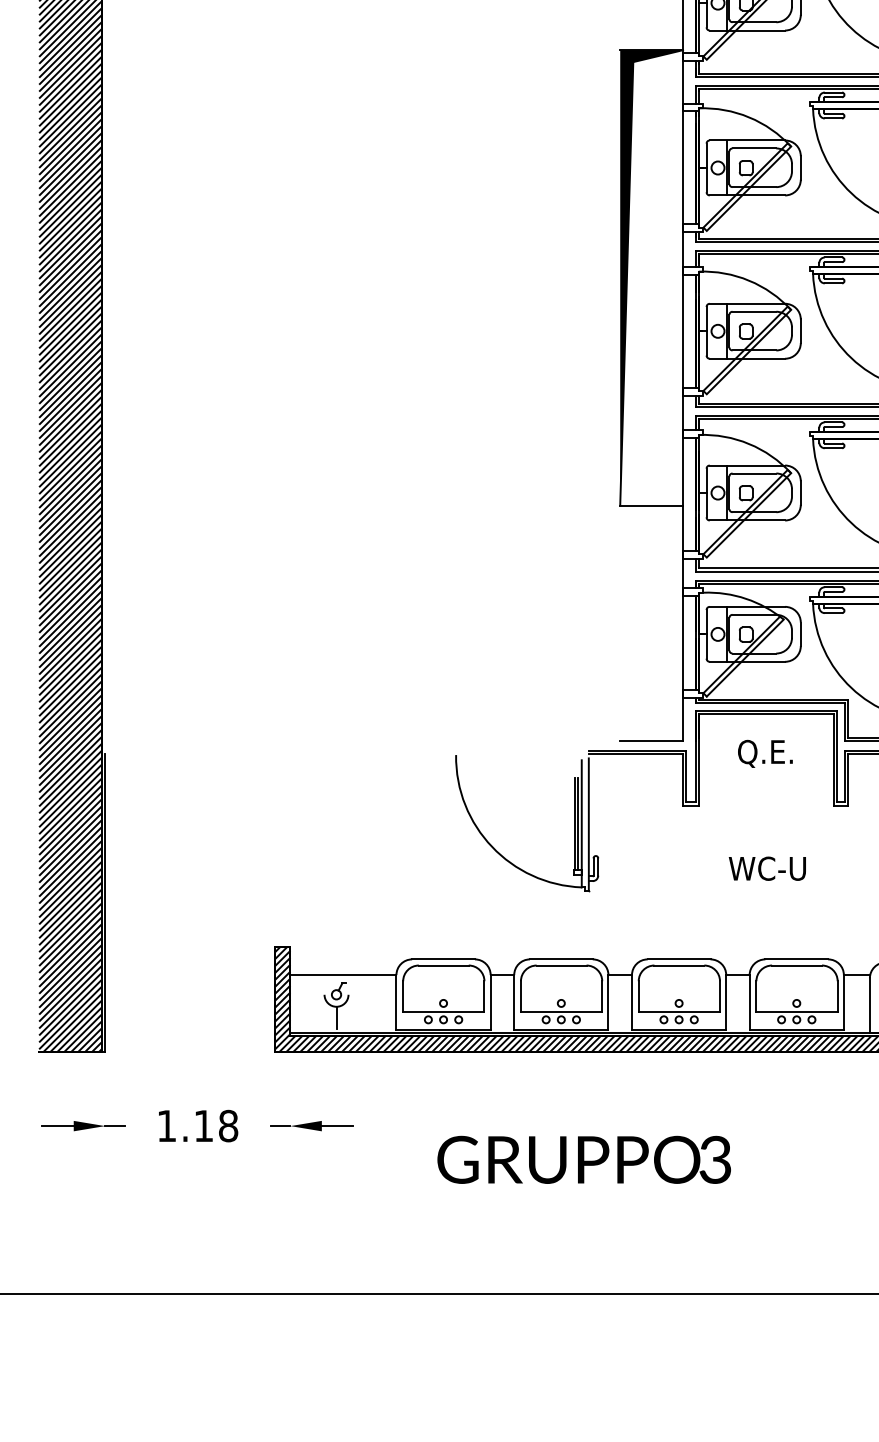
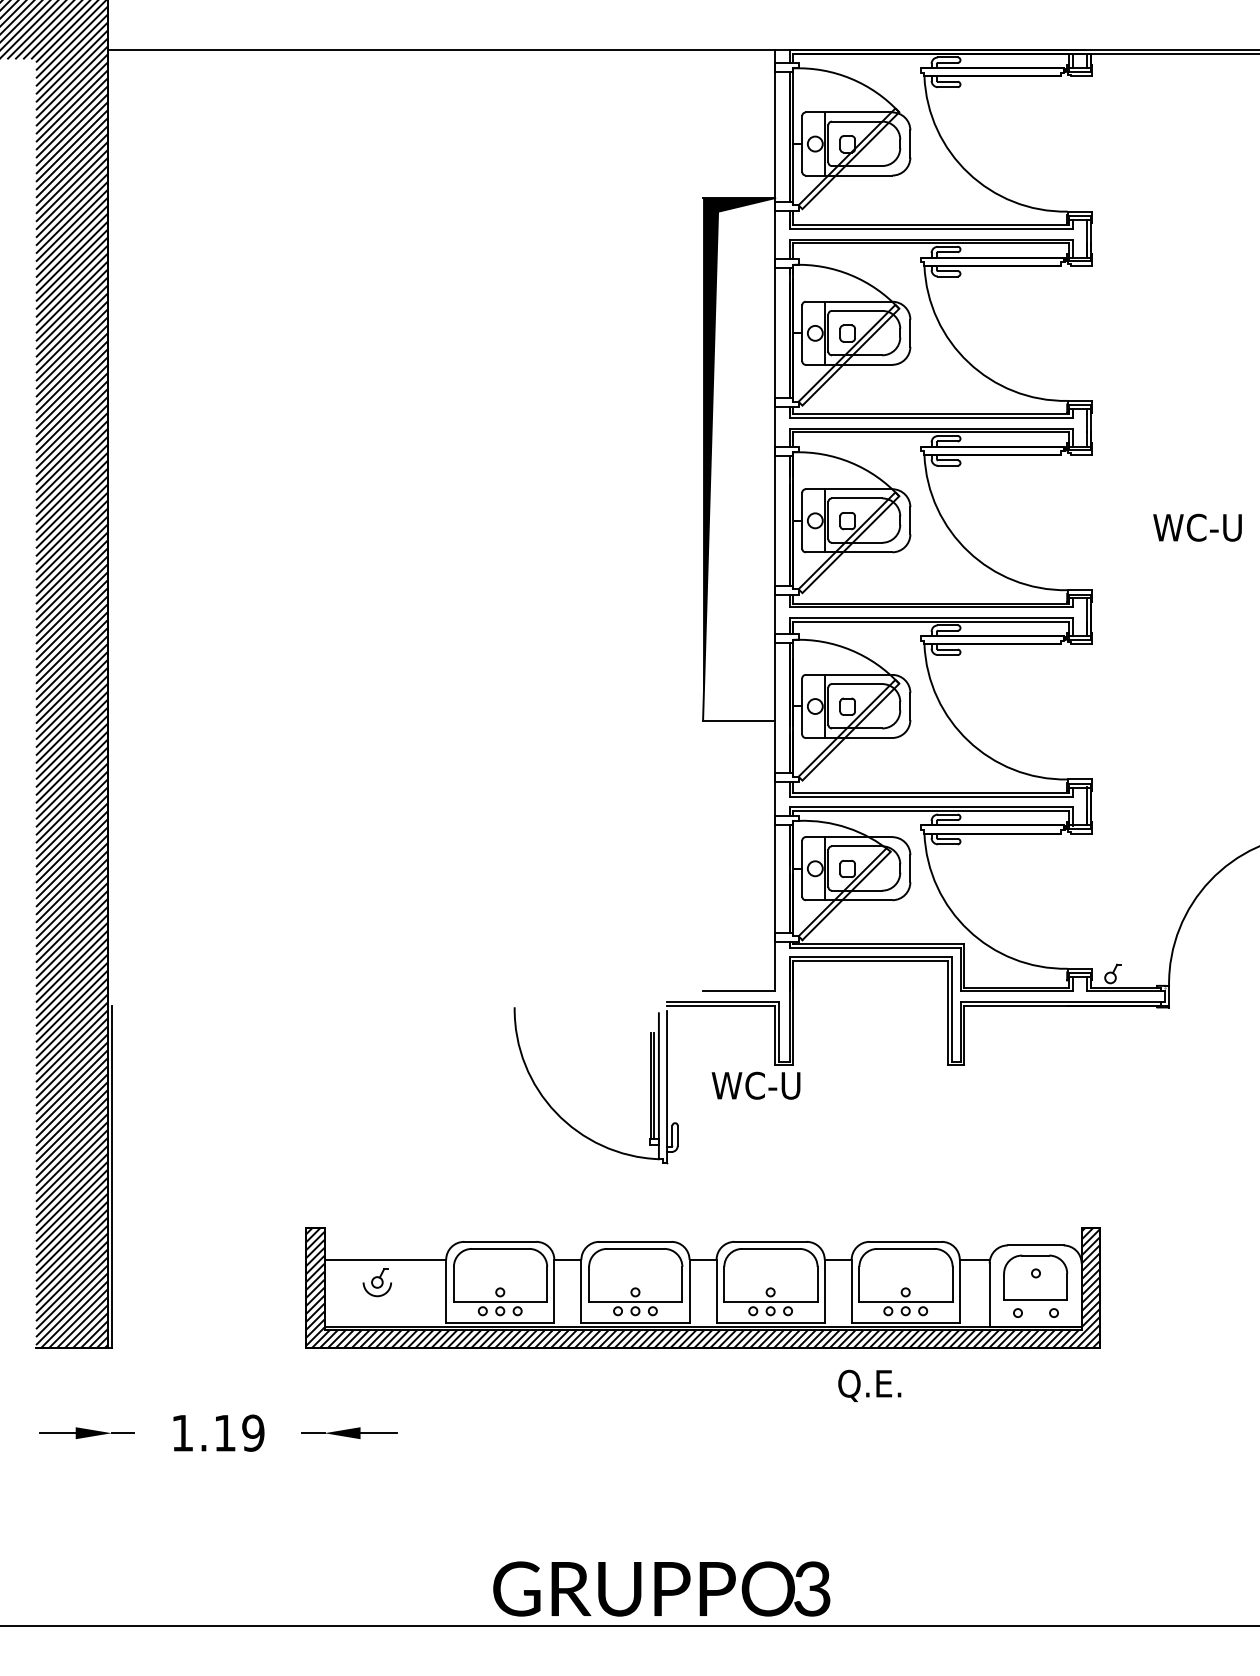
text: (765, 753) -> (869, 1385), moved
text: (766, 868) -> (755, 1085), moved
line: (336, 1017) -> (377, 1308), removed
text: (228, 1125) -> (253, 1432), 1.18 -> 1.19
text: (584, 1159) -> (661, 1588), moved

